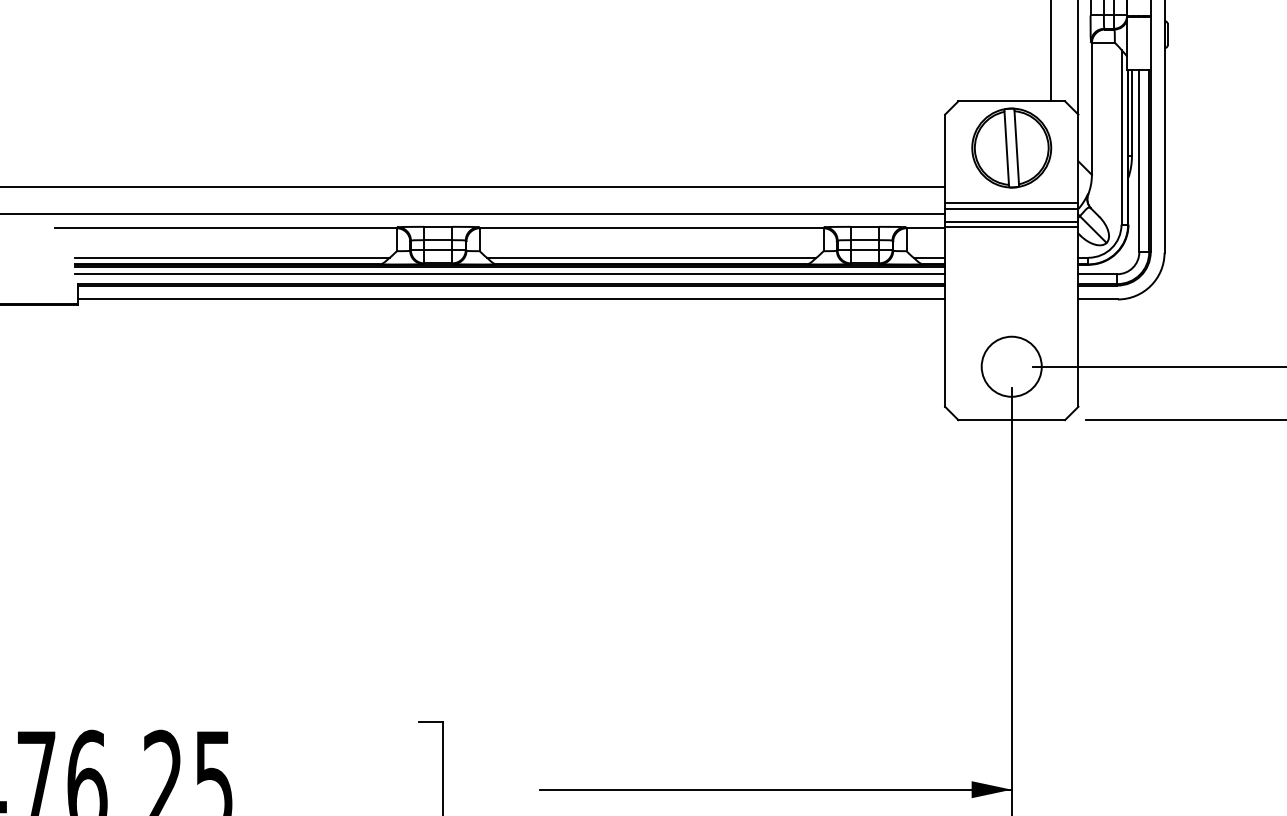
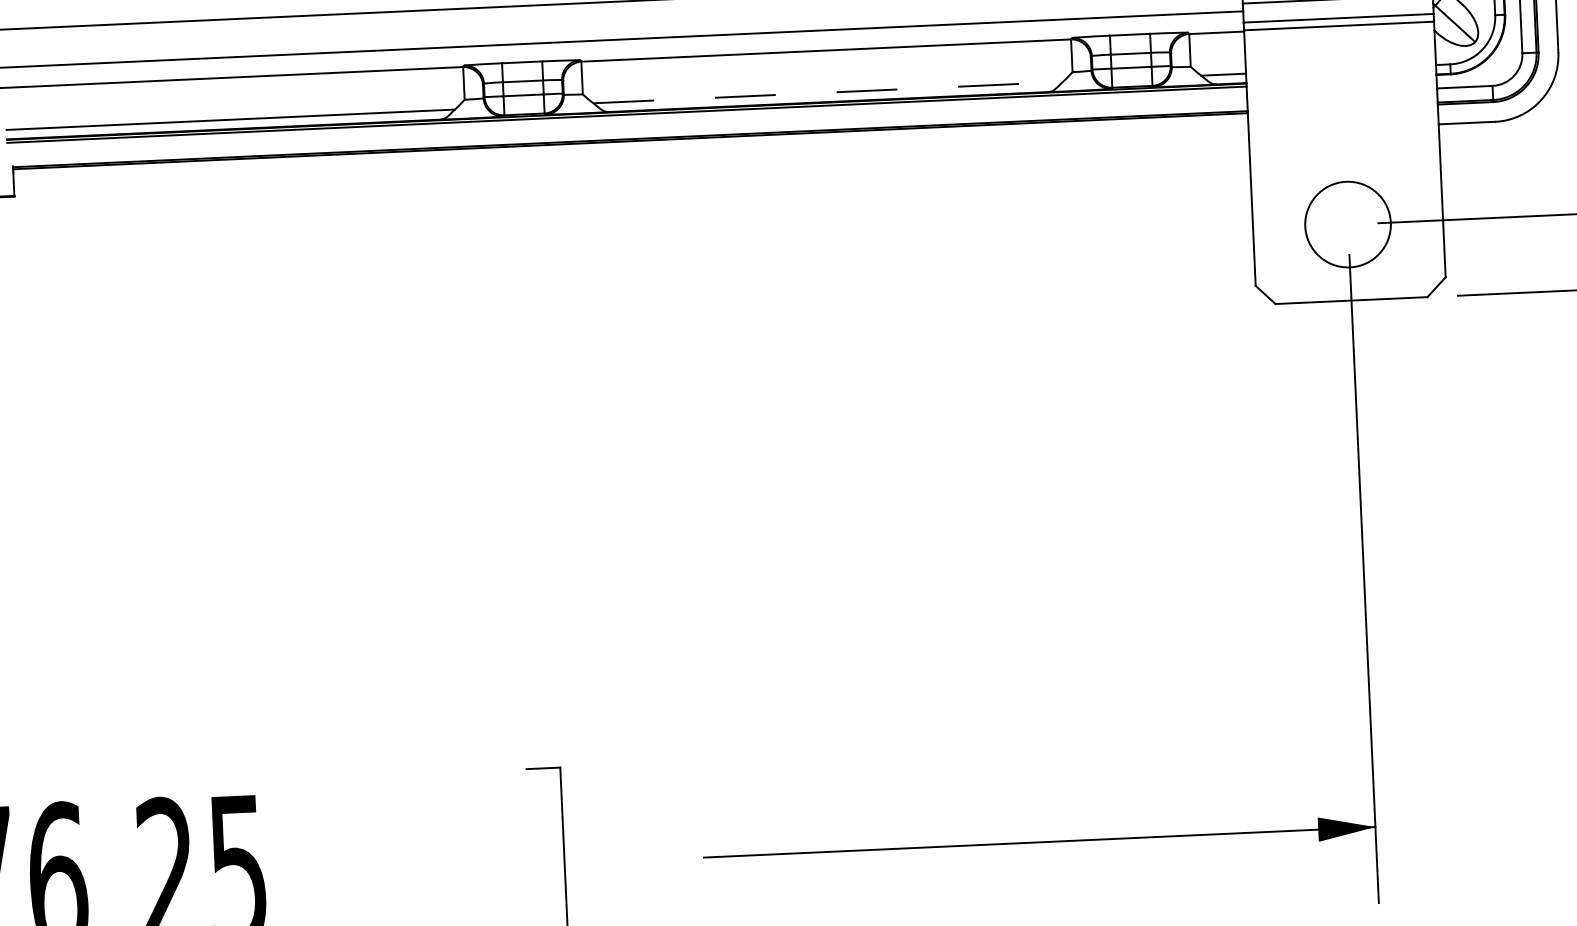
line: (651, 257) -> (827, 92), solid -> dashed
line: (510, 274) -> (628, 125), removed
line: (511, 299) -> (631, 161), removed

